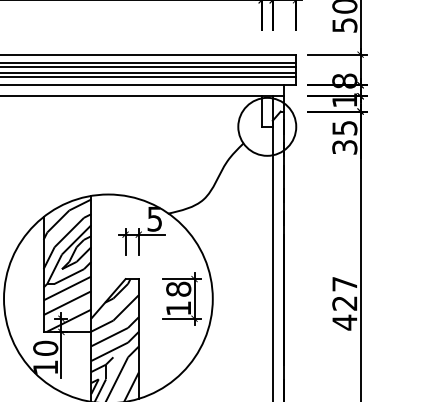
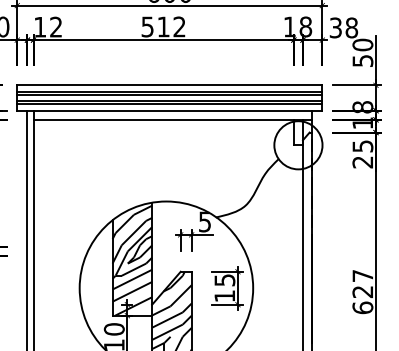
text: (344, 147) -> (362, 162), 35 -> 25
text: (178, 289) -> (224, 280), 18 -> 15
text: (344, 322) -> (362, 307), 427 -> 627

